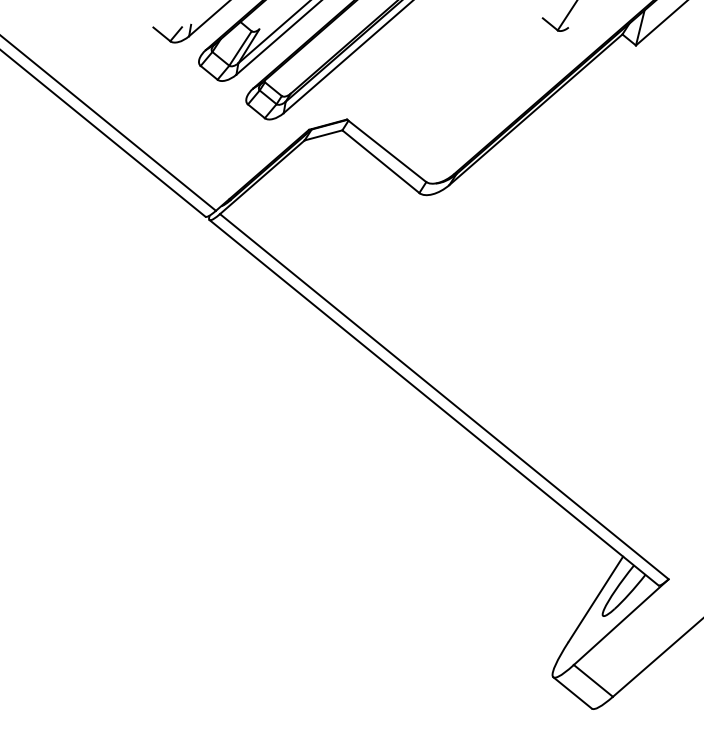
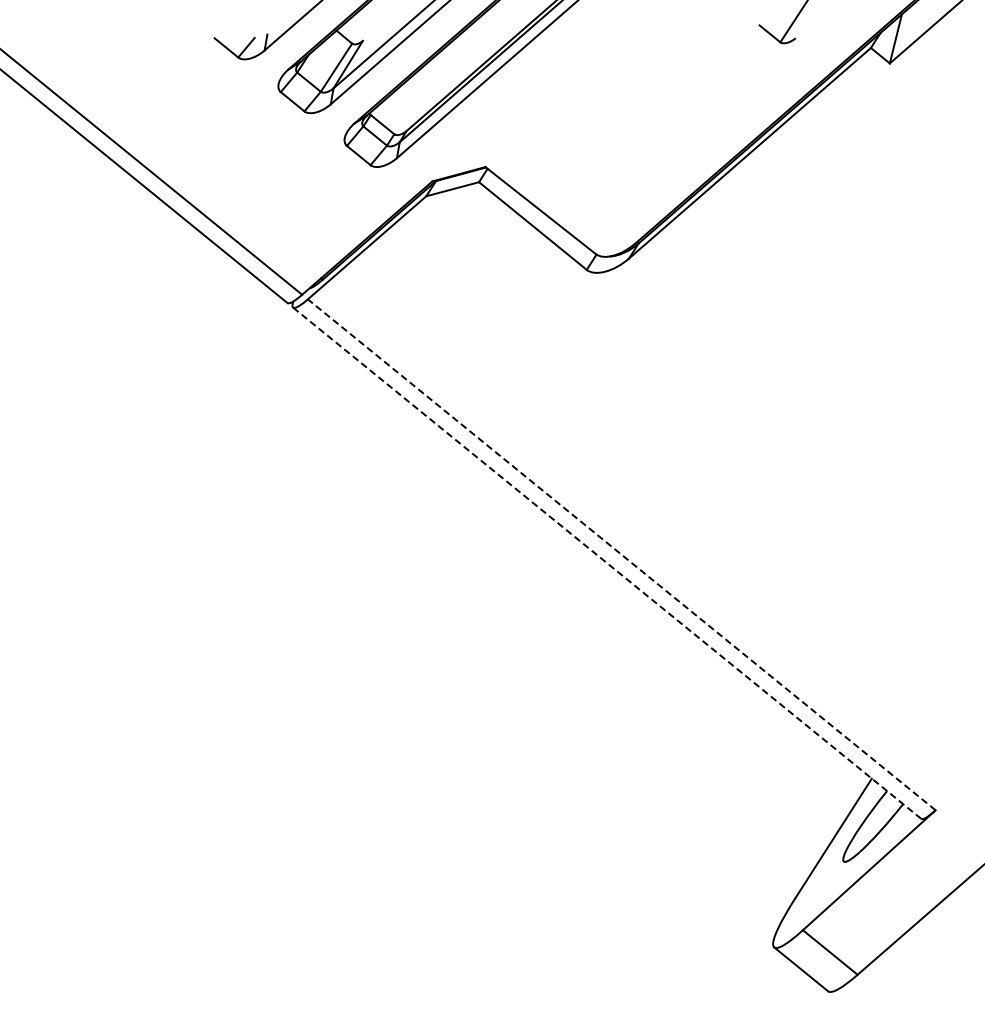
line: (444, 396) -> (621, 554), solid -> dashed
line: (434, 402) -> (607, 563), solid -> dashed

